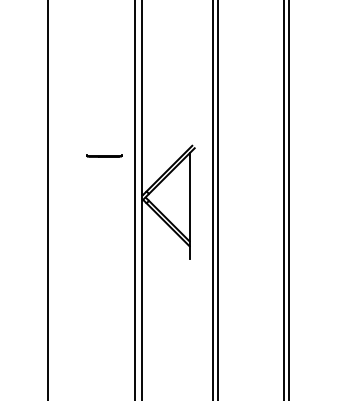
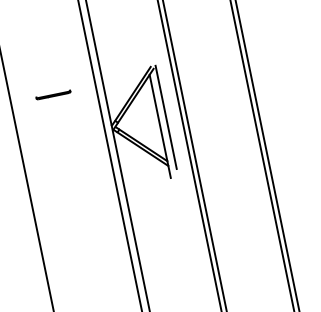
line: (104, 155) -> (53, 94), moved
line: (197, 197) -> (166, 116), added

